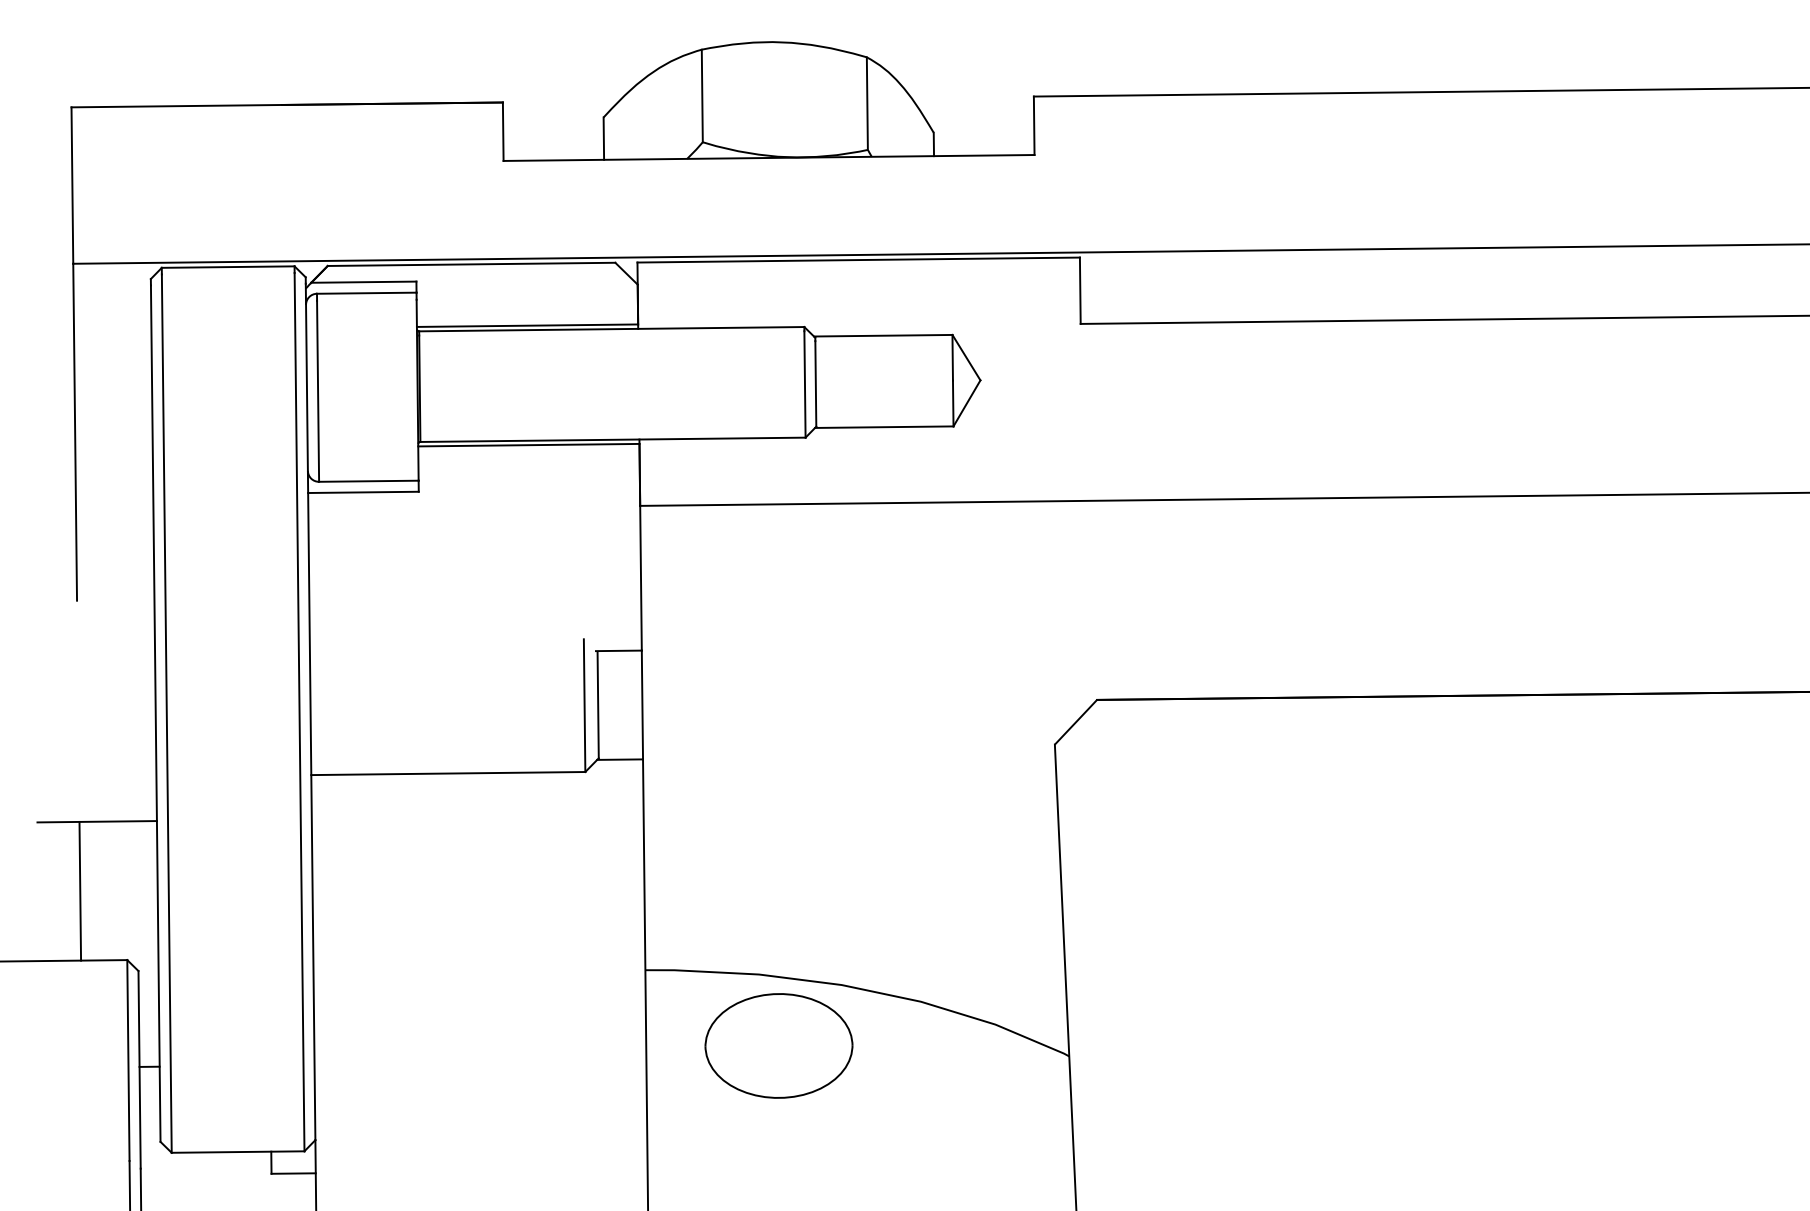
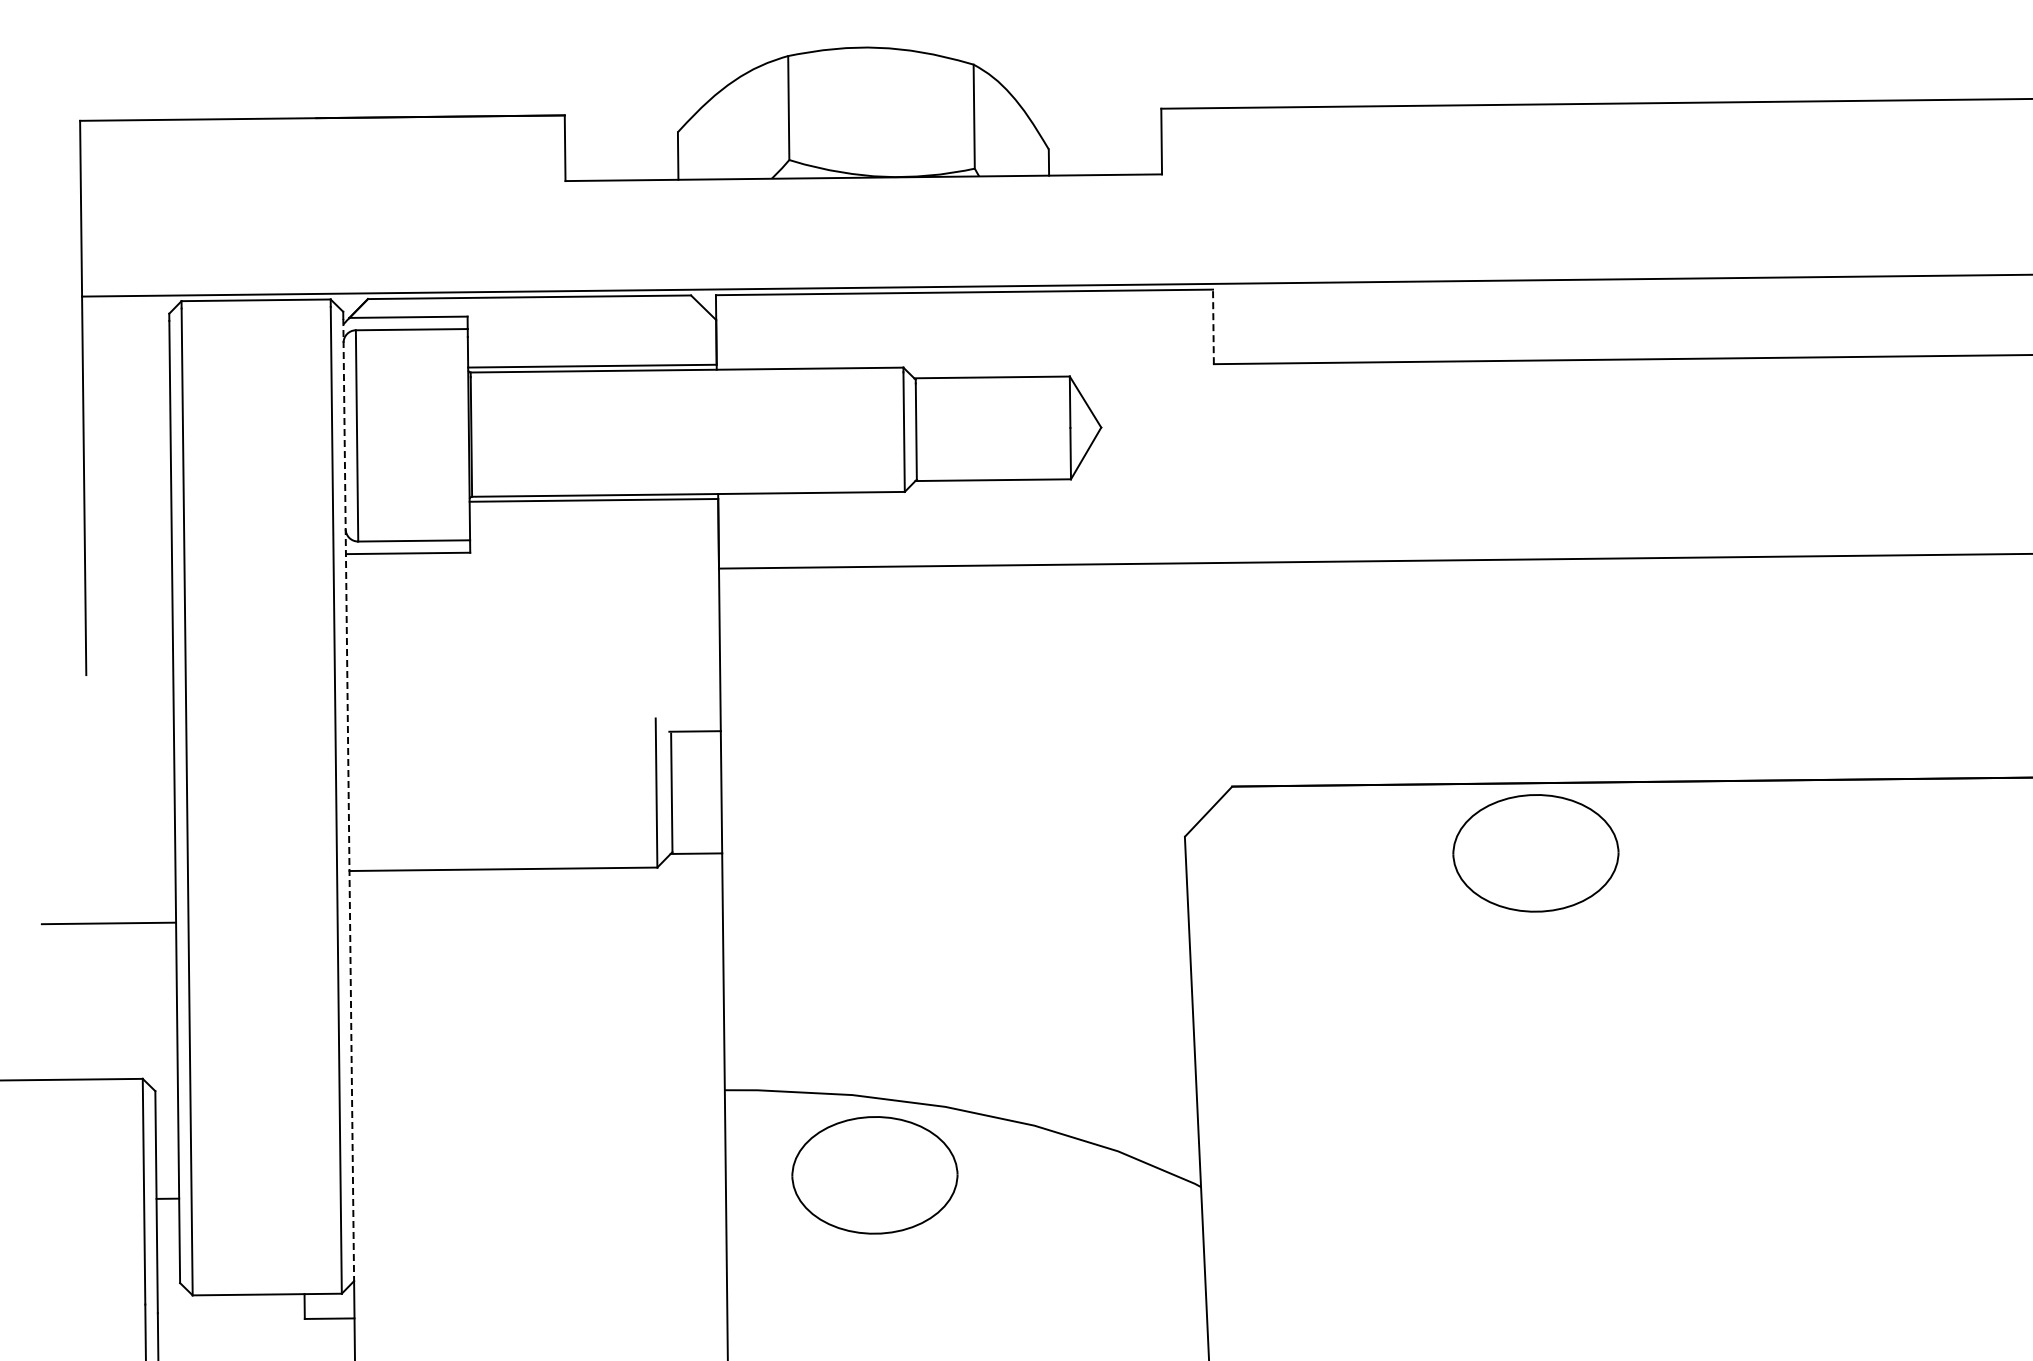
line: (1080, 290) -> (1213, 326), solid -> dashed
line: (310, 712) -> (348, 800), solid -> dashed
part: (1366, 759) -> (1535, 853), added
line: (79, 891) -> (89, 1001), removed

